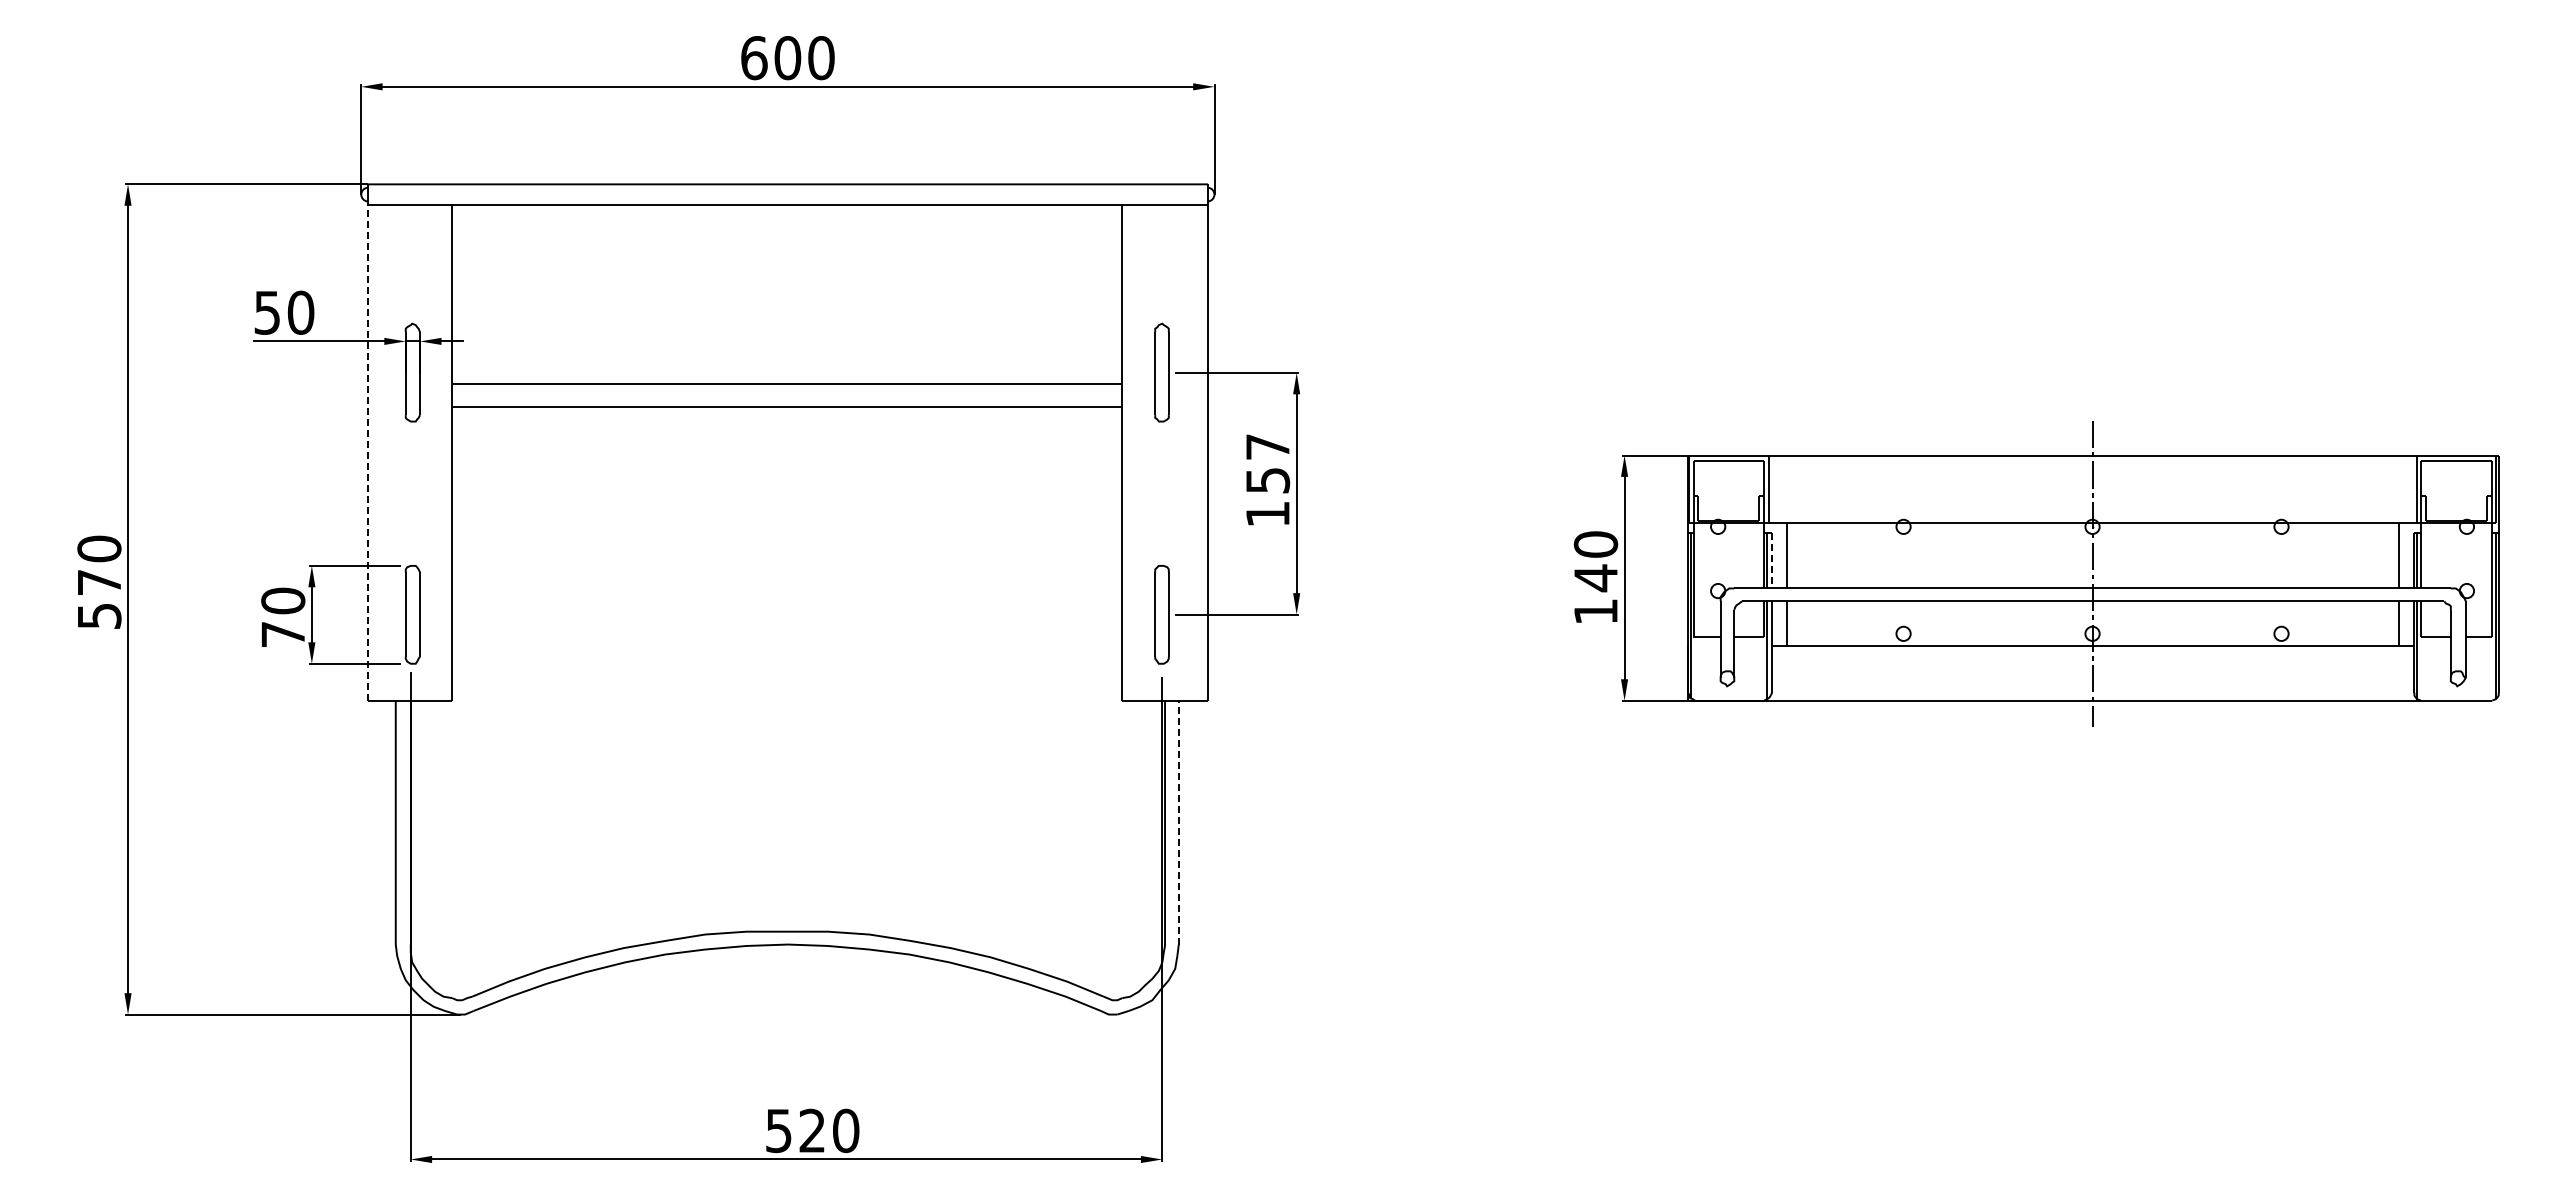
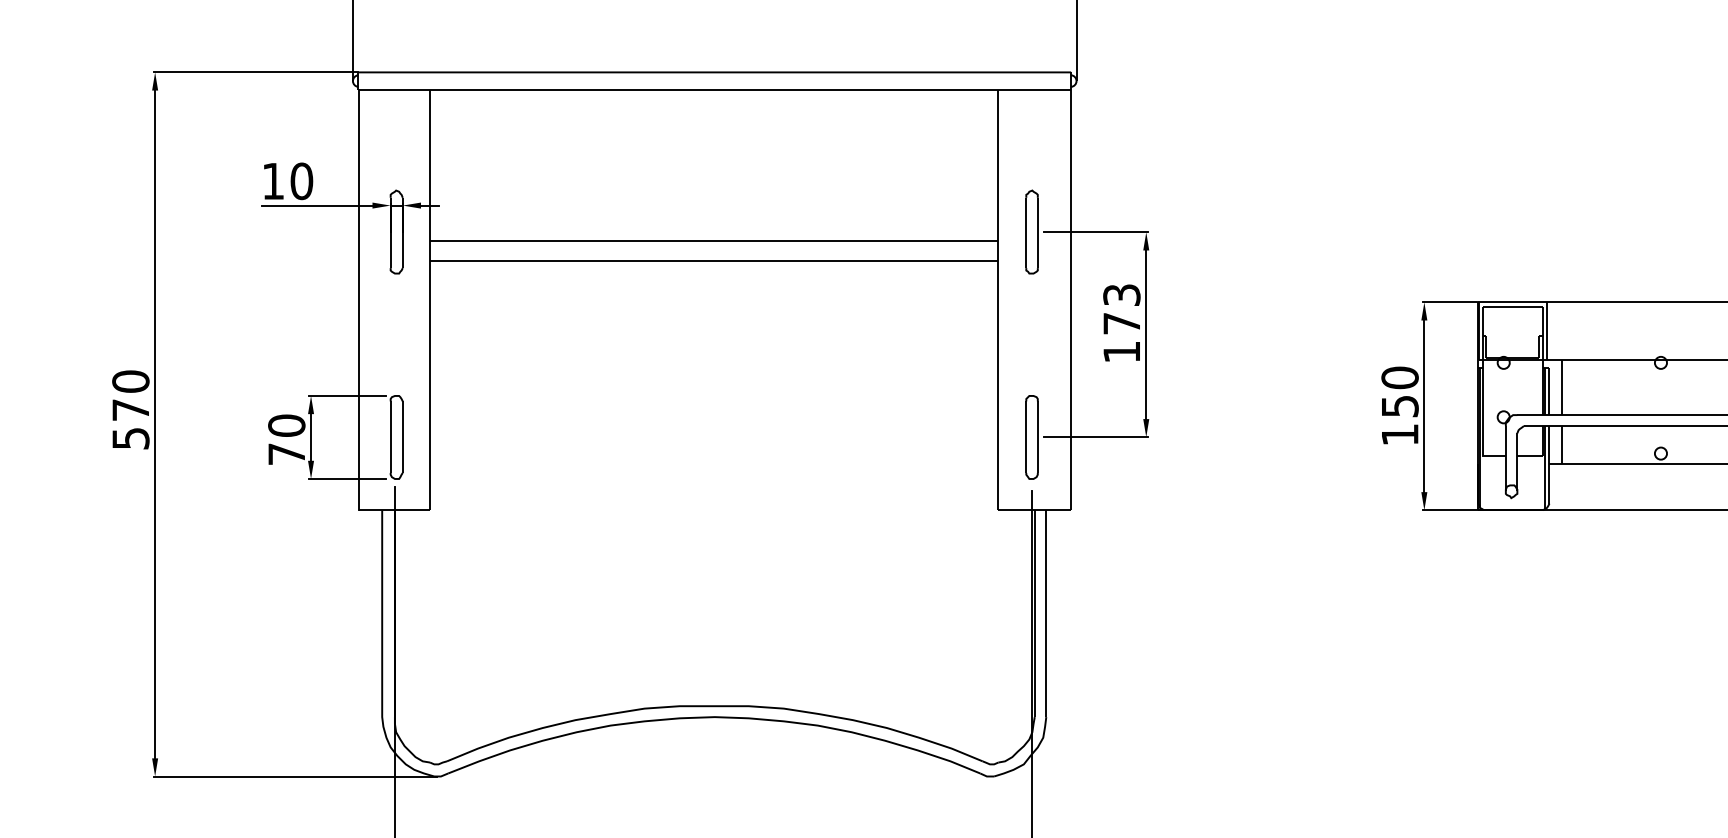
text: (266, 312) -> (272, 181), 50 -> 10
line: (367, 453) -> (358, 300), dashed -> solid
text: (1267, 463) -> (1121, 309), 157 -> 173
line: (1772, 560) -> (1549, 391), dashed -> solid
text: (1596, 578) -> (1400, 406), 140 -> 150
line: (1178, 822) -> (1046, 613), dashed -> solid

